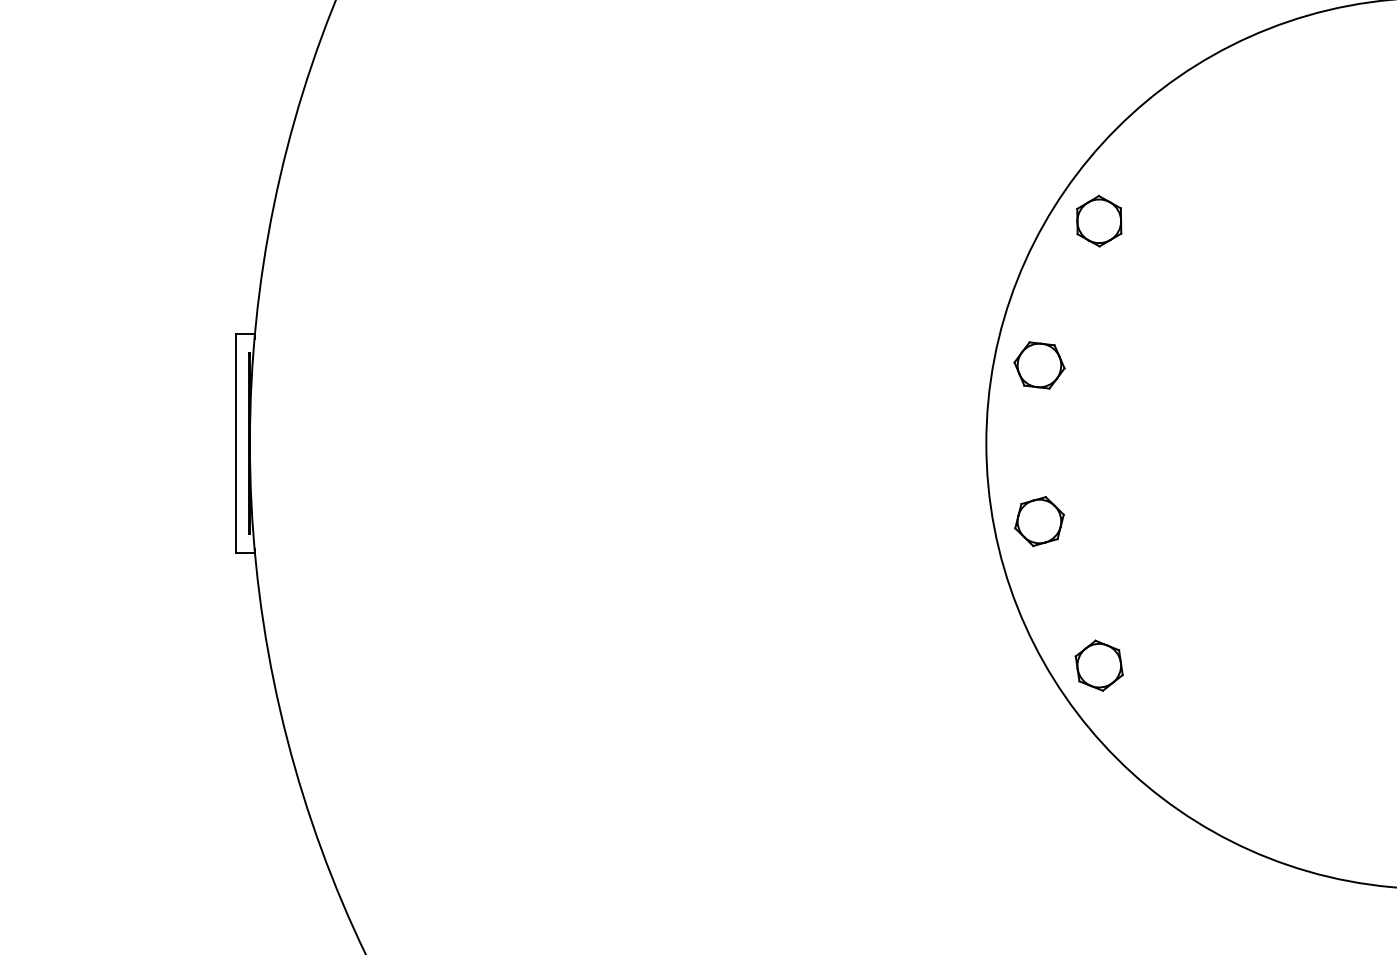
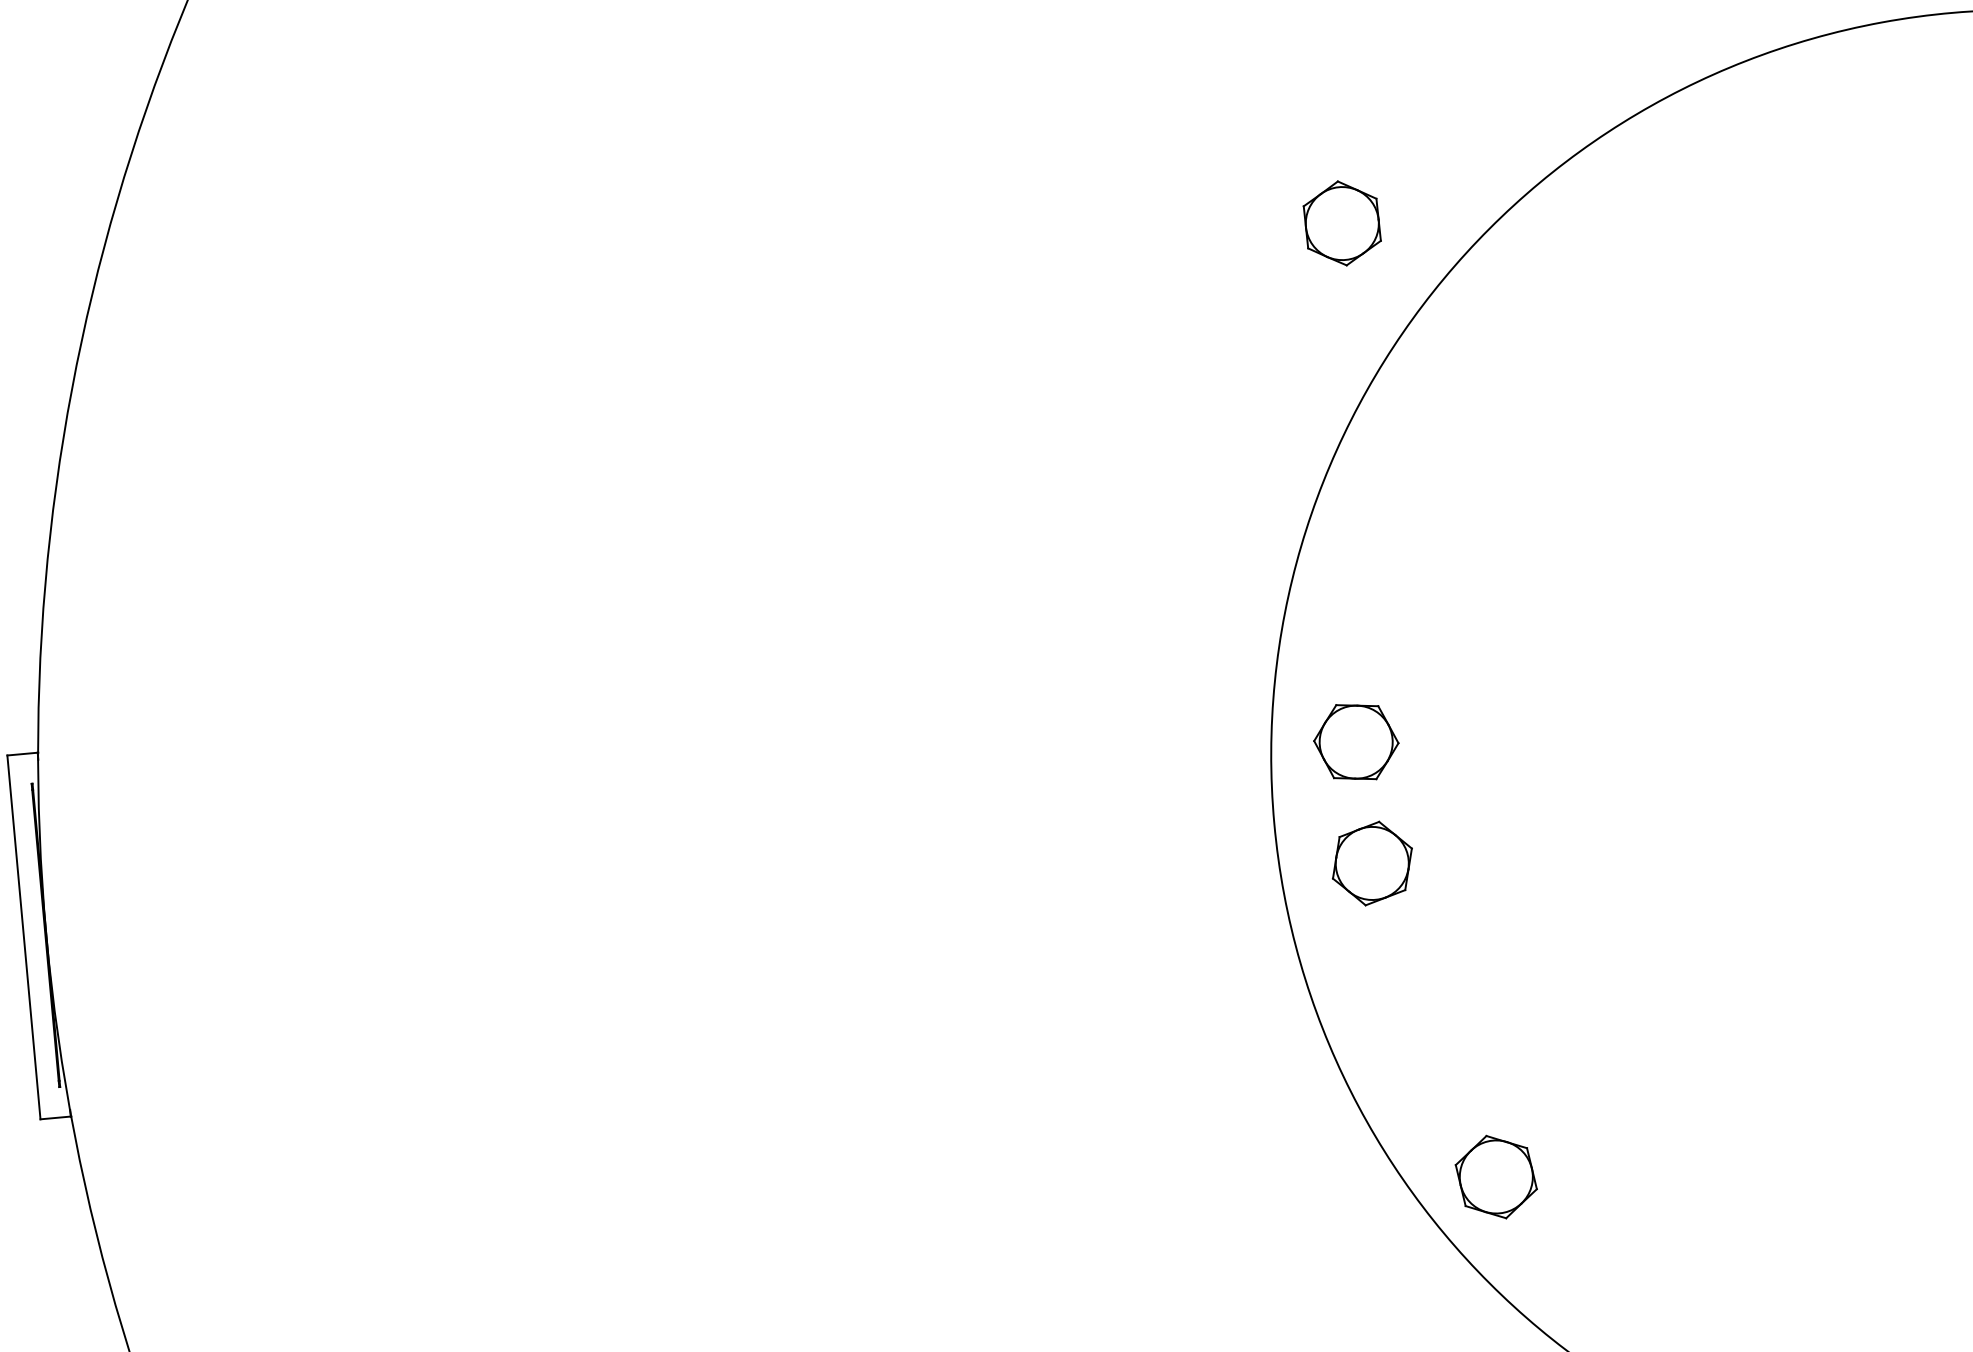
part: (1099, 220) -> (1342, 222), moved
part: (1039, 365) -> (1356, 742), moved
part: (1039, 521) -> (1372, 863), moved

